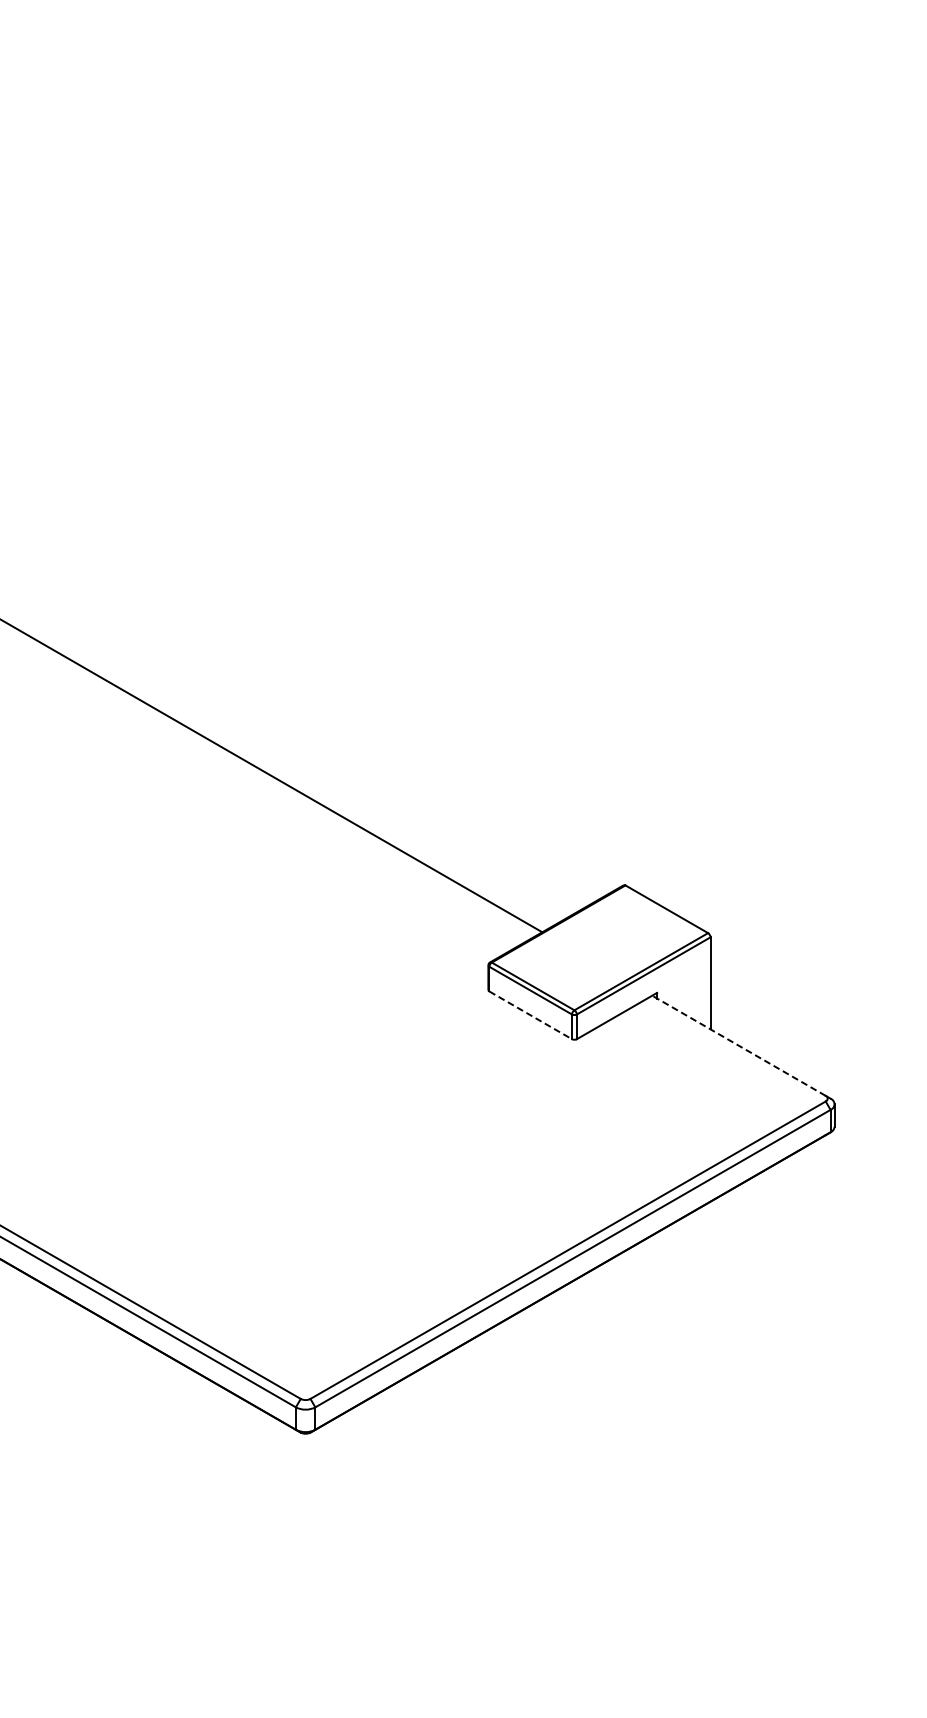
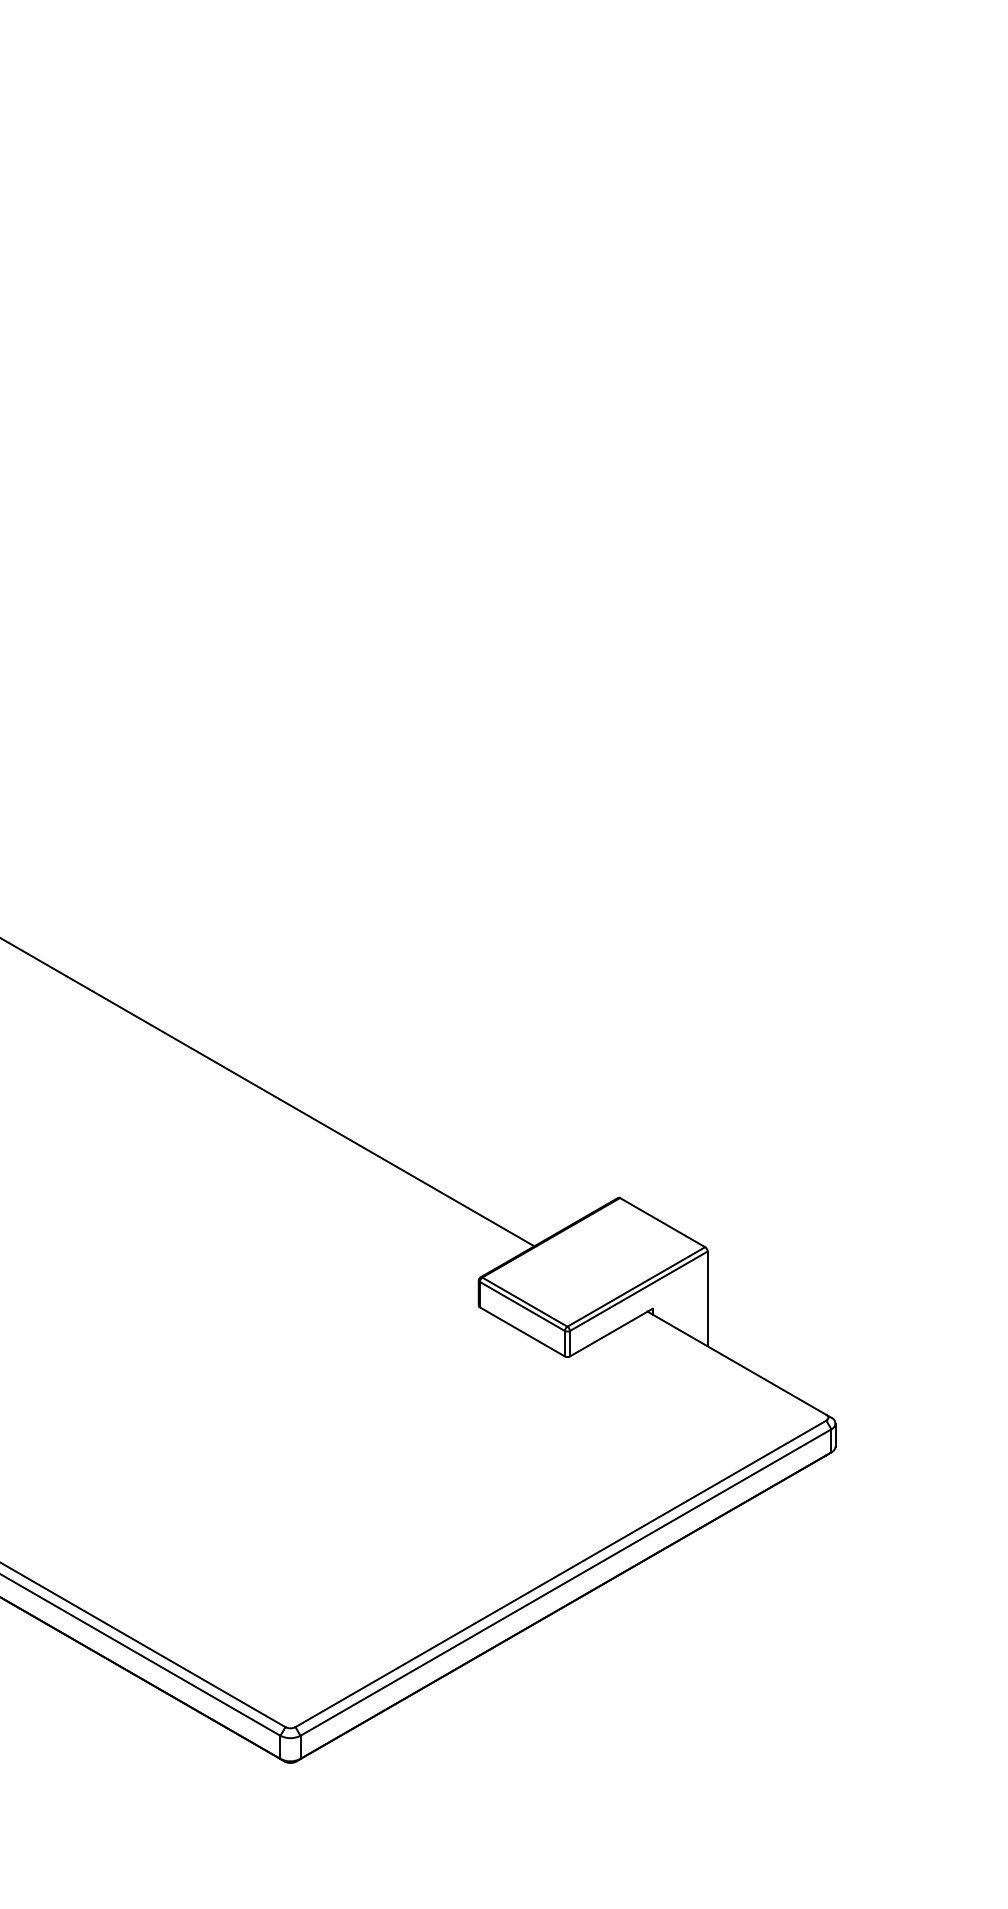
line: (530, 1015) -> (522, 1332), dashed -> solid
line: (738, 1046) -> (736, 1363), dashed -> solid

